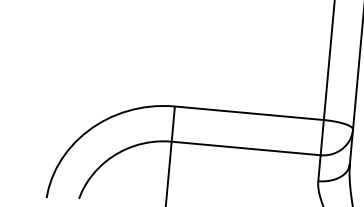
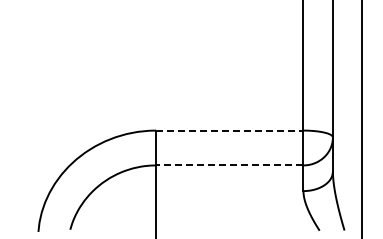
line: (249, 113) -> (229, 130), solid -> dashed
line: (245, 148) -> (229, 165), solid -> dashed

